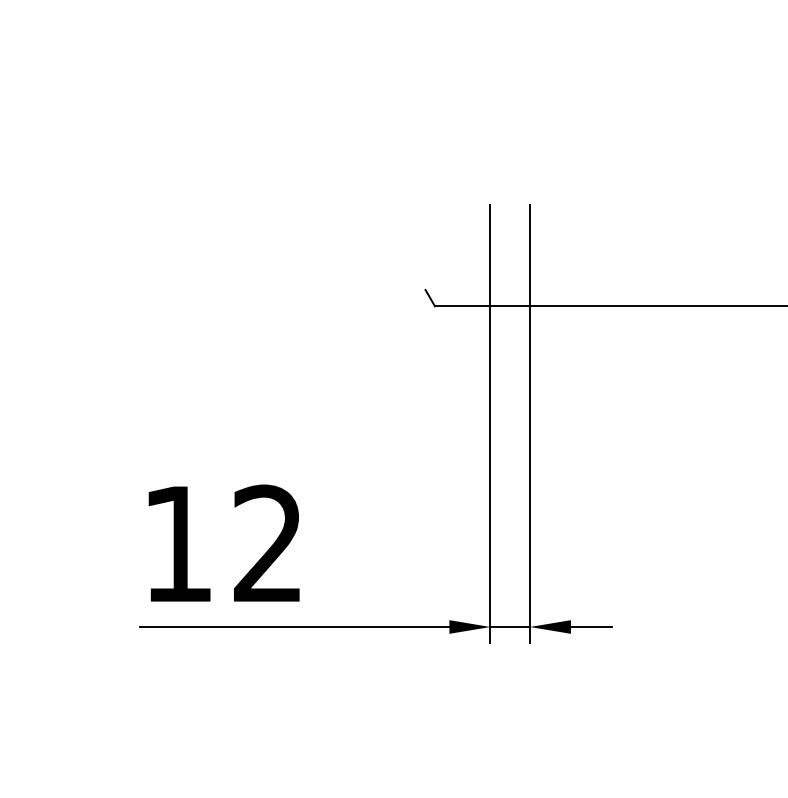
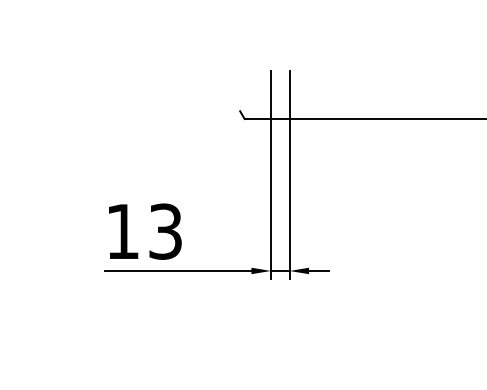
text: (268, 543) -> (165, 231), 12 -> 13

